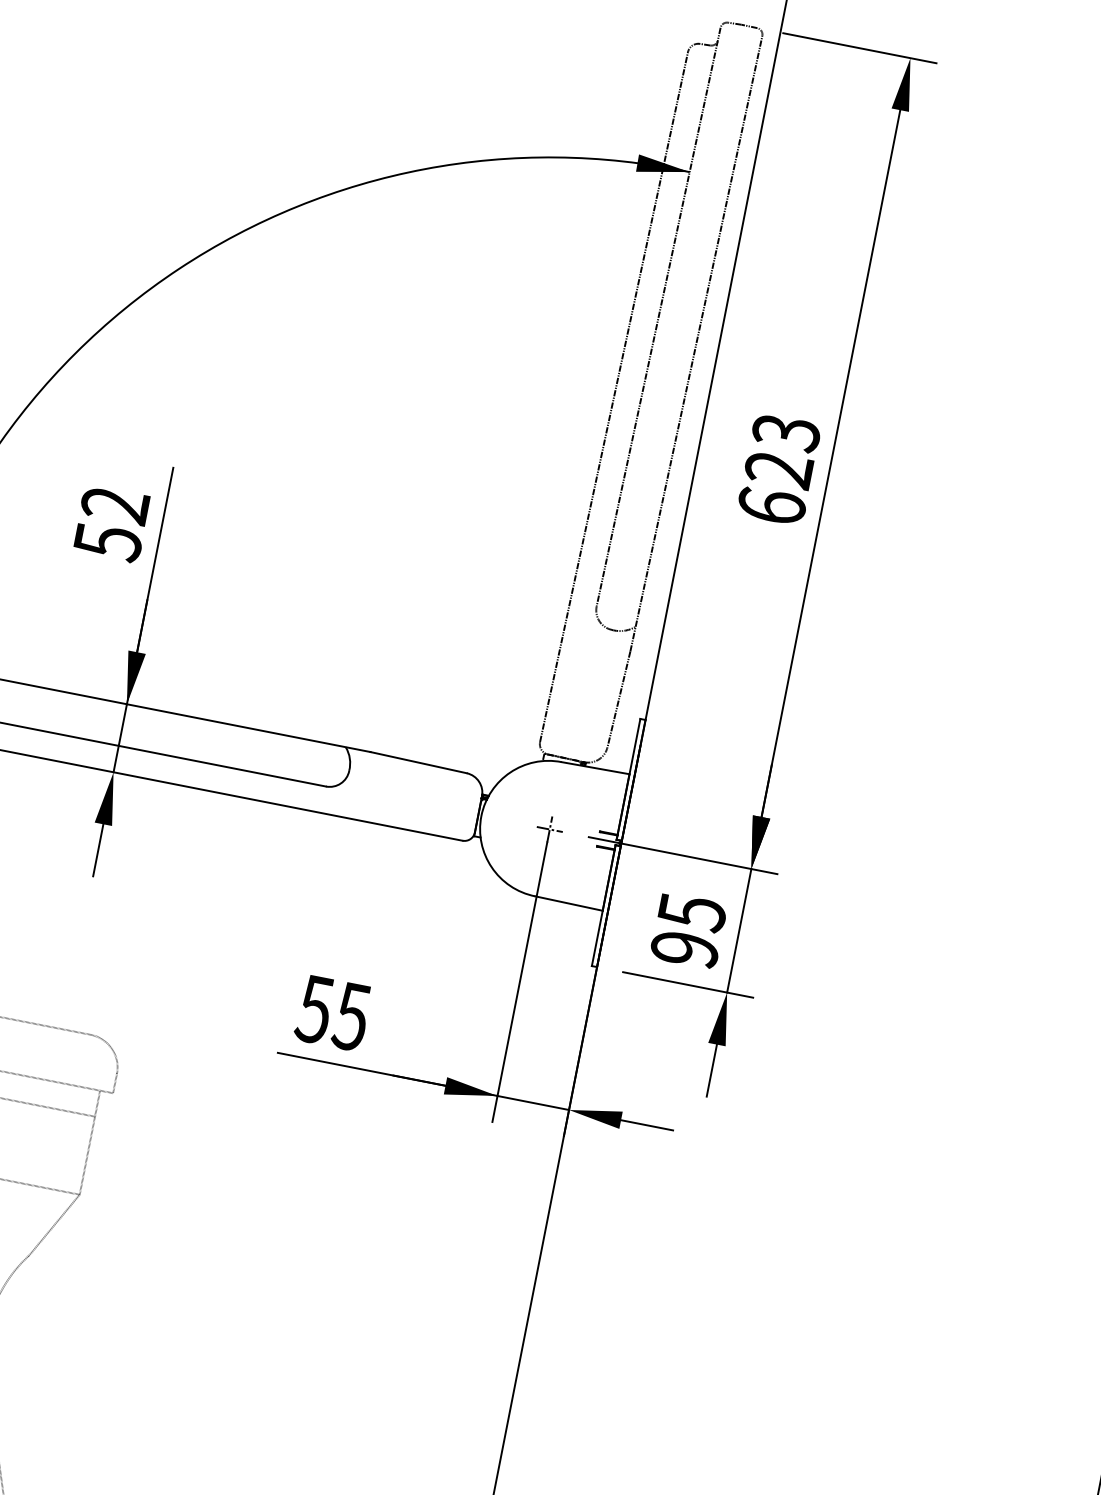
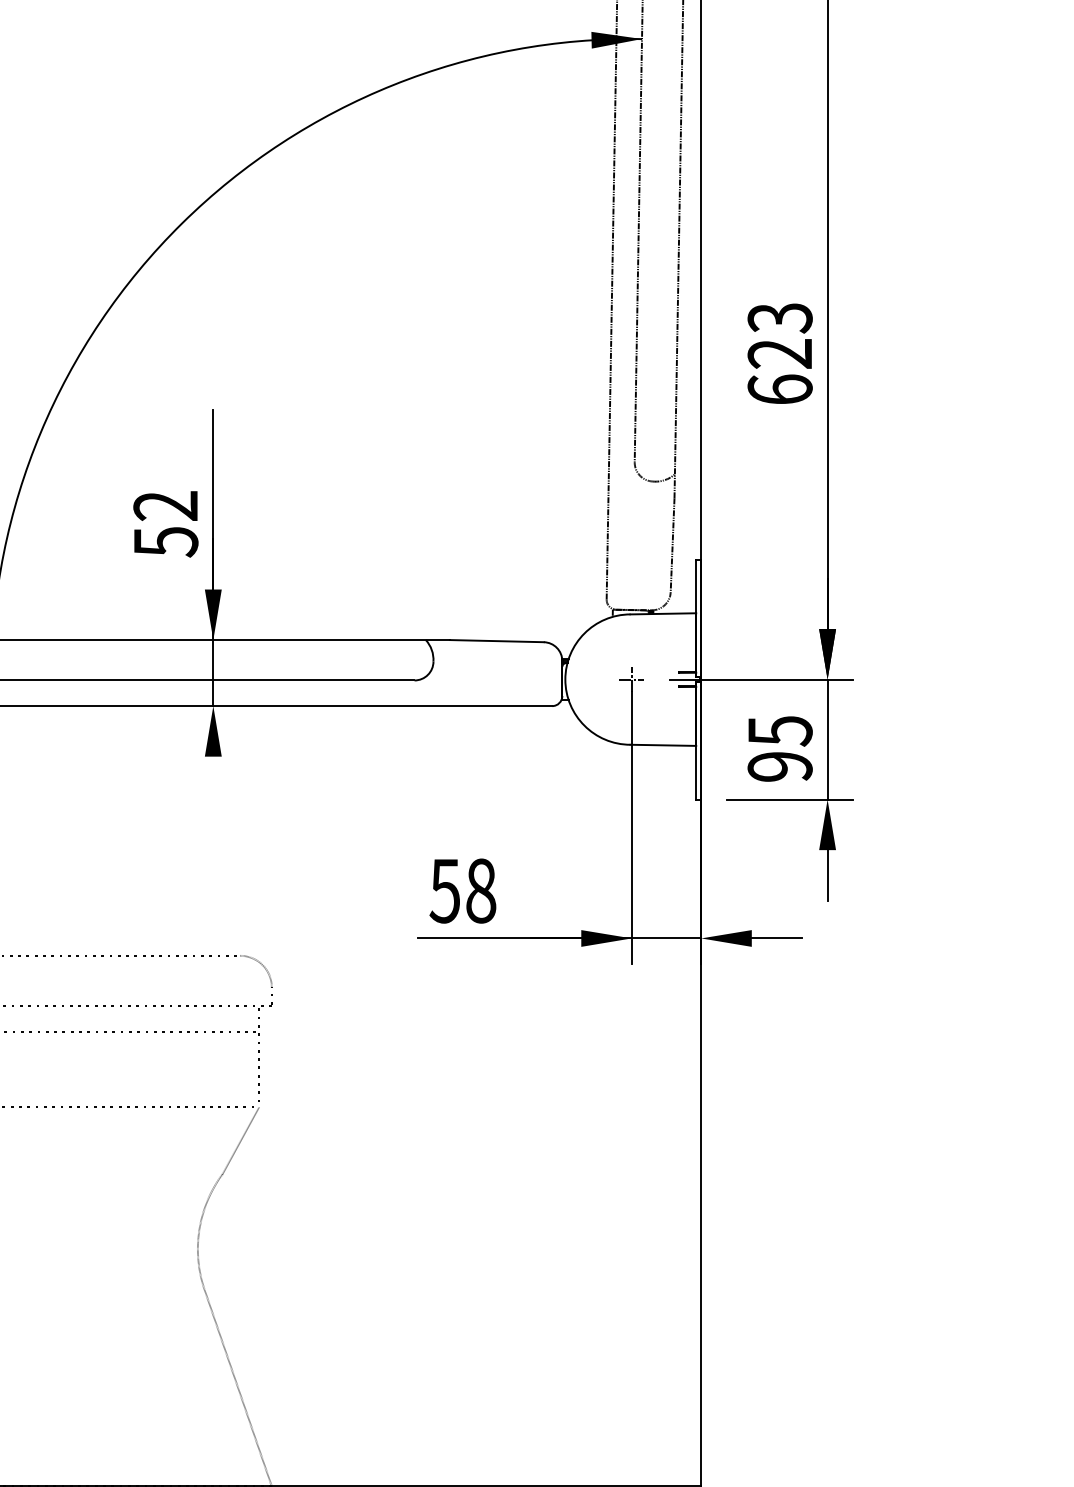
text: (778, 469) -> (779, 353), moved
text: (111, 524) -> (165, 524), moved
line: (98, 849) -> (213, 781), removed
text: (351, 1016) -> (480, 890), 55 -> 58

